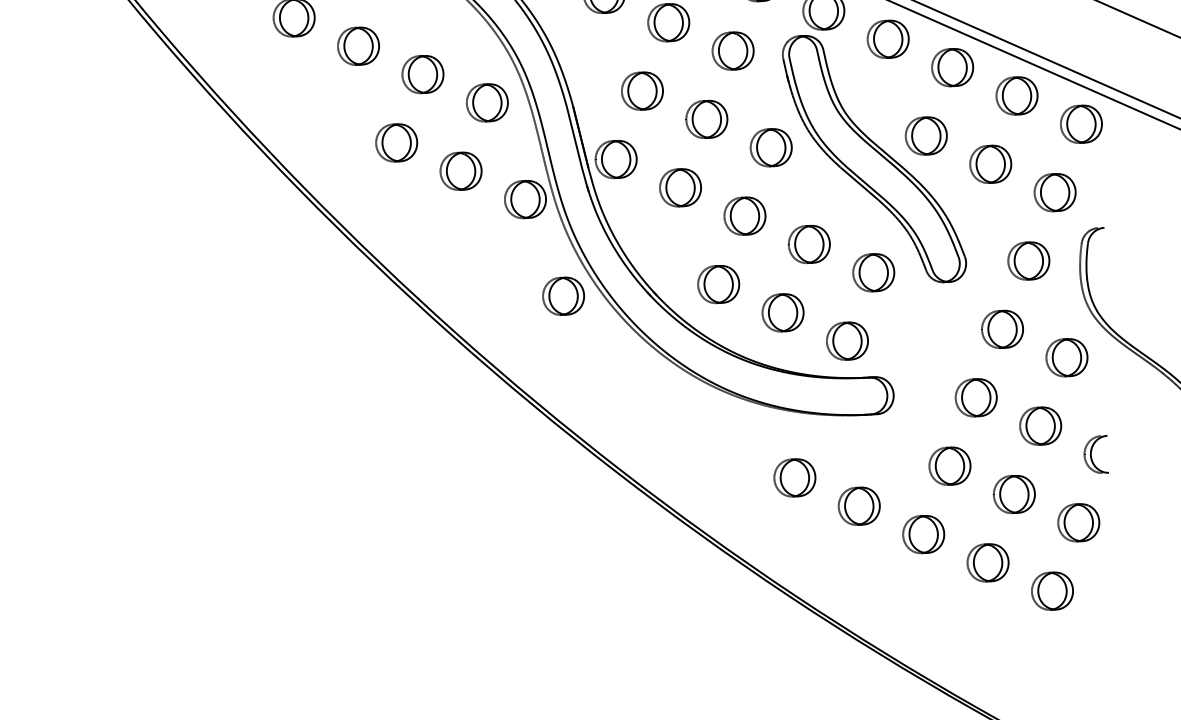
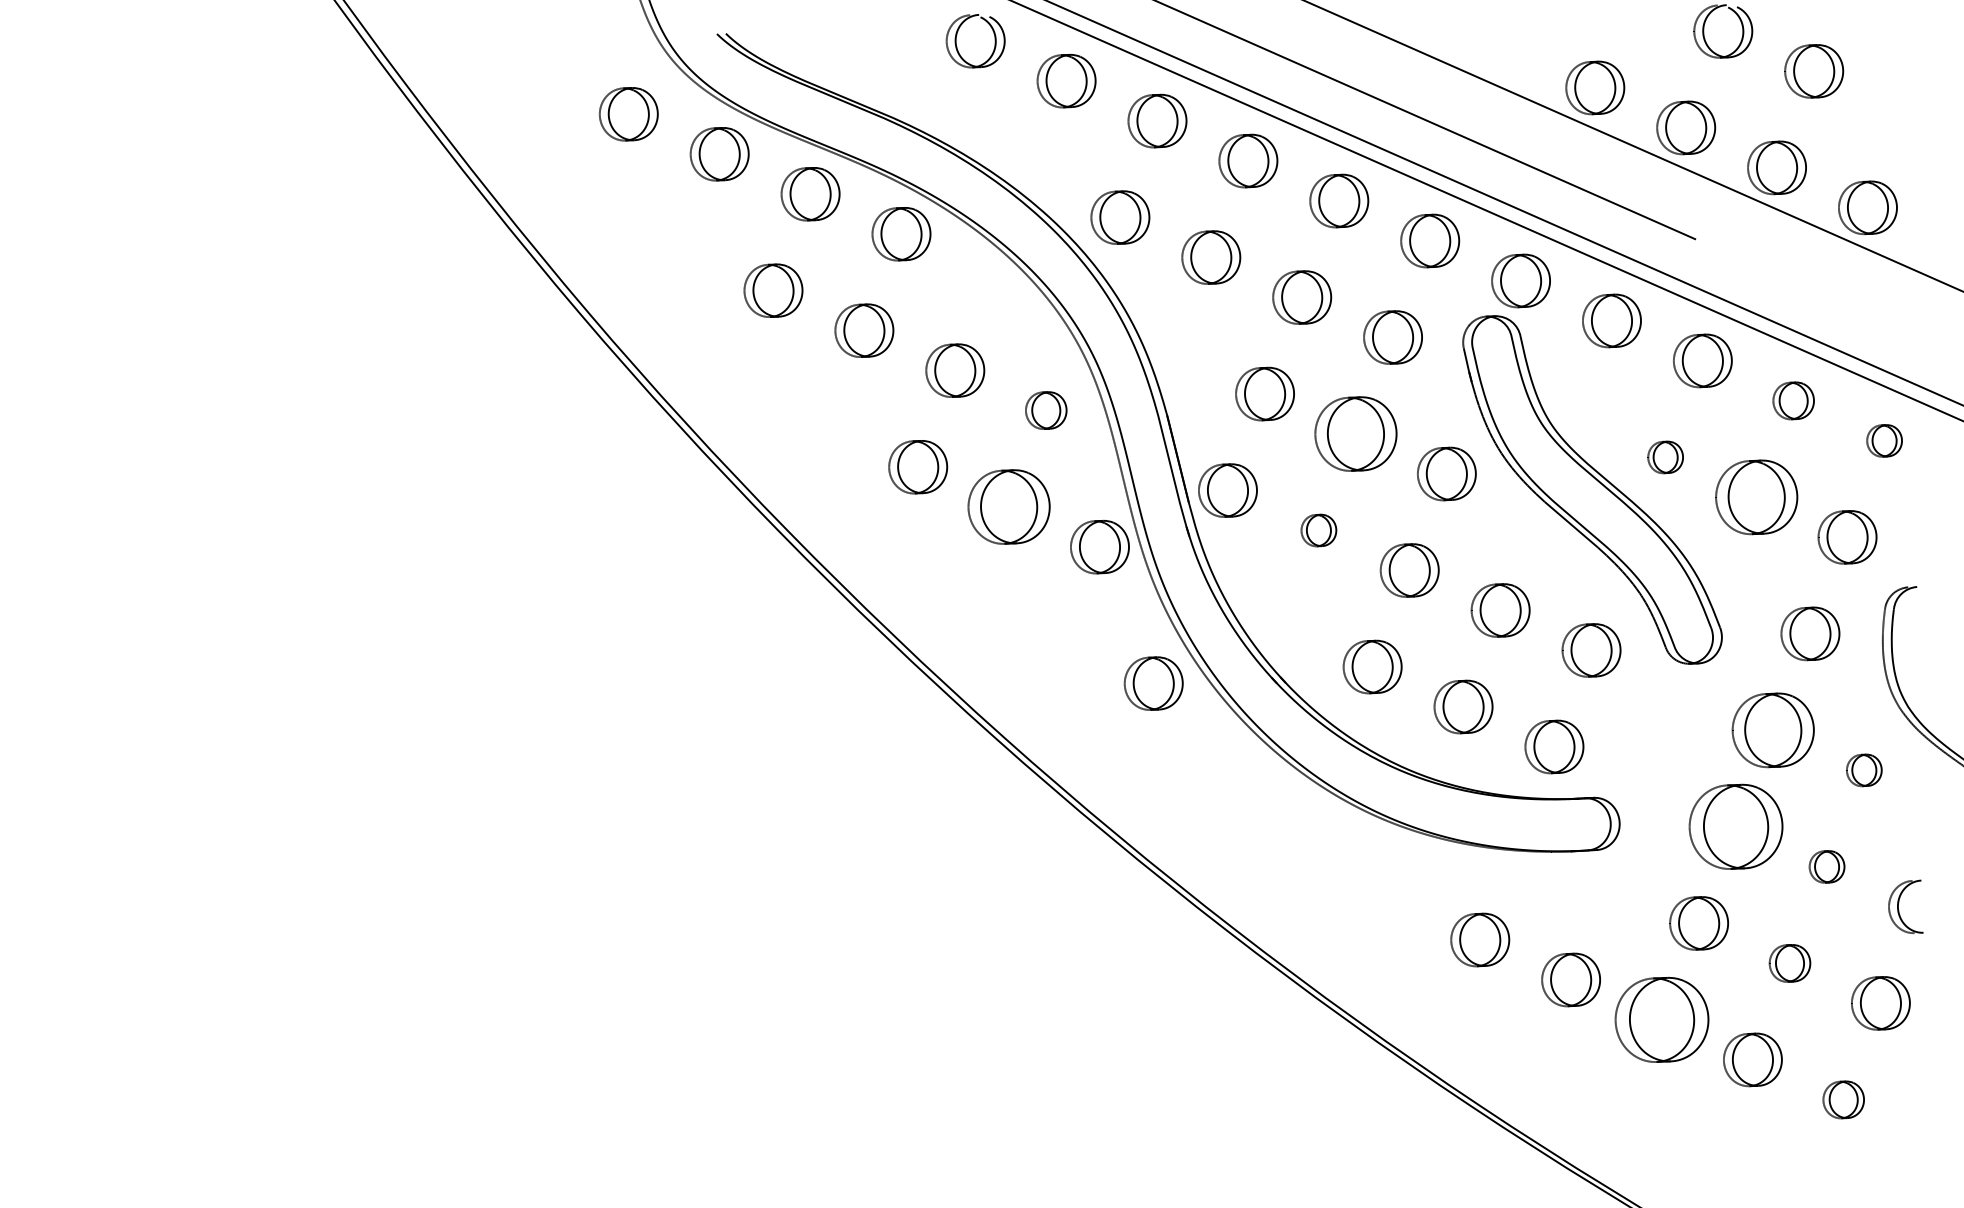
part: (1016, 95) -> (1793, 400), size x0.7
part: (487, 102) -> (1046, 410), size x0.7
part: (706, 119) -> (1355, 433), size x1.4
part: (1081, 124) -> (1884, 440), size x0.6
part: (926, 136) -> (1665, 457), size x0.6
part: (990, 164) -> (1756, 497), size x1.4
part: (460, 171) -> (1008, 507), size x1.4
part: (680, 187) -> (1318, 530), size x0.6
part: (1002, 329) -> (1773, 730), size x1.4
part: (1067, 357) -> (1864, 770), size x0.6
part: (976, 397) -> (1736, 826), size x1.6
part: (1040, 425) -> (1826, 866), size x0.6
part: (1014, 494) -> (1789, 963), size x0.7
part: (923, 534) -> (1661, 1019), size x1.6
part: (1052, 590) -> (1843, 1099), size x0.7

